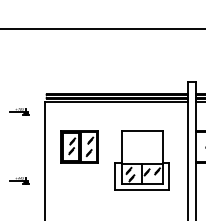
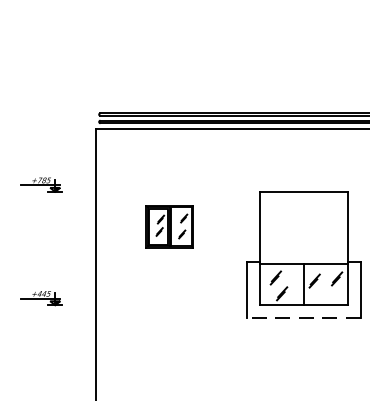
part: (19, 111) -> (41, 184), moved
part: (79, 146) -> (169, 225), size x0.6
line: (142, 189) -> (304, 317), solid -> dashed

